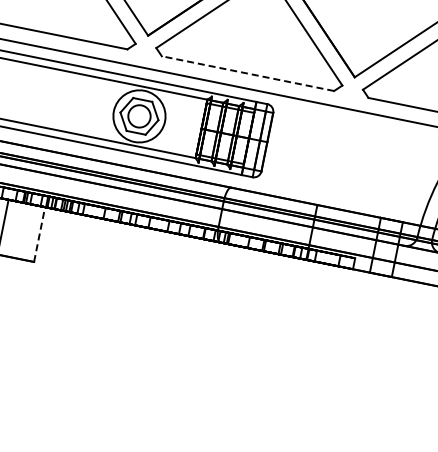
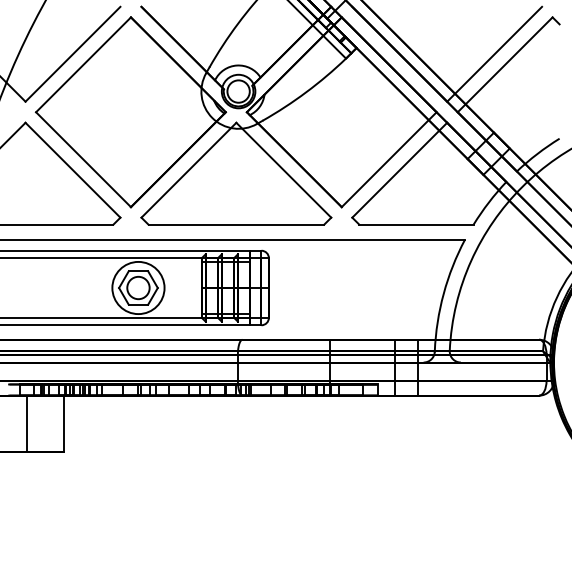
line: (248, 73) -> (236, 224), dashed -> solid
line: (39, 234) -> (63, 423), dashed -> solid

